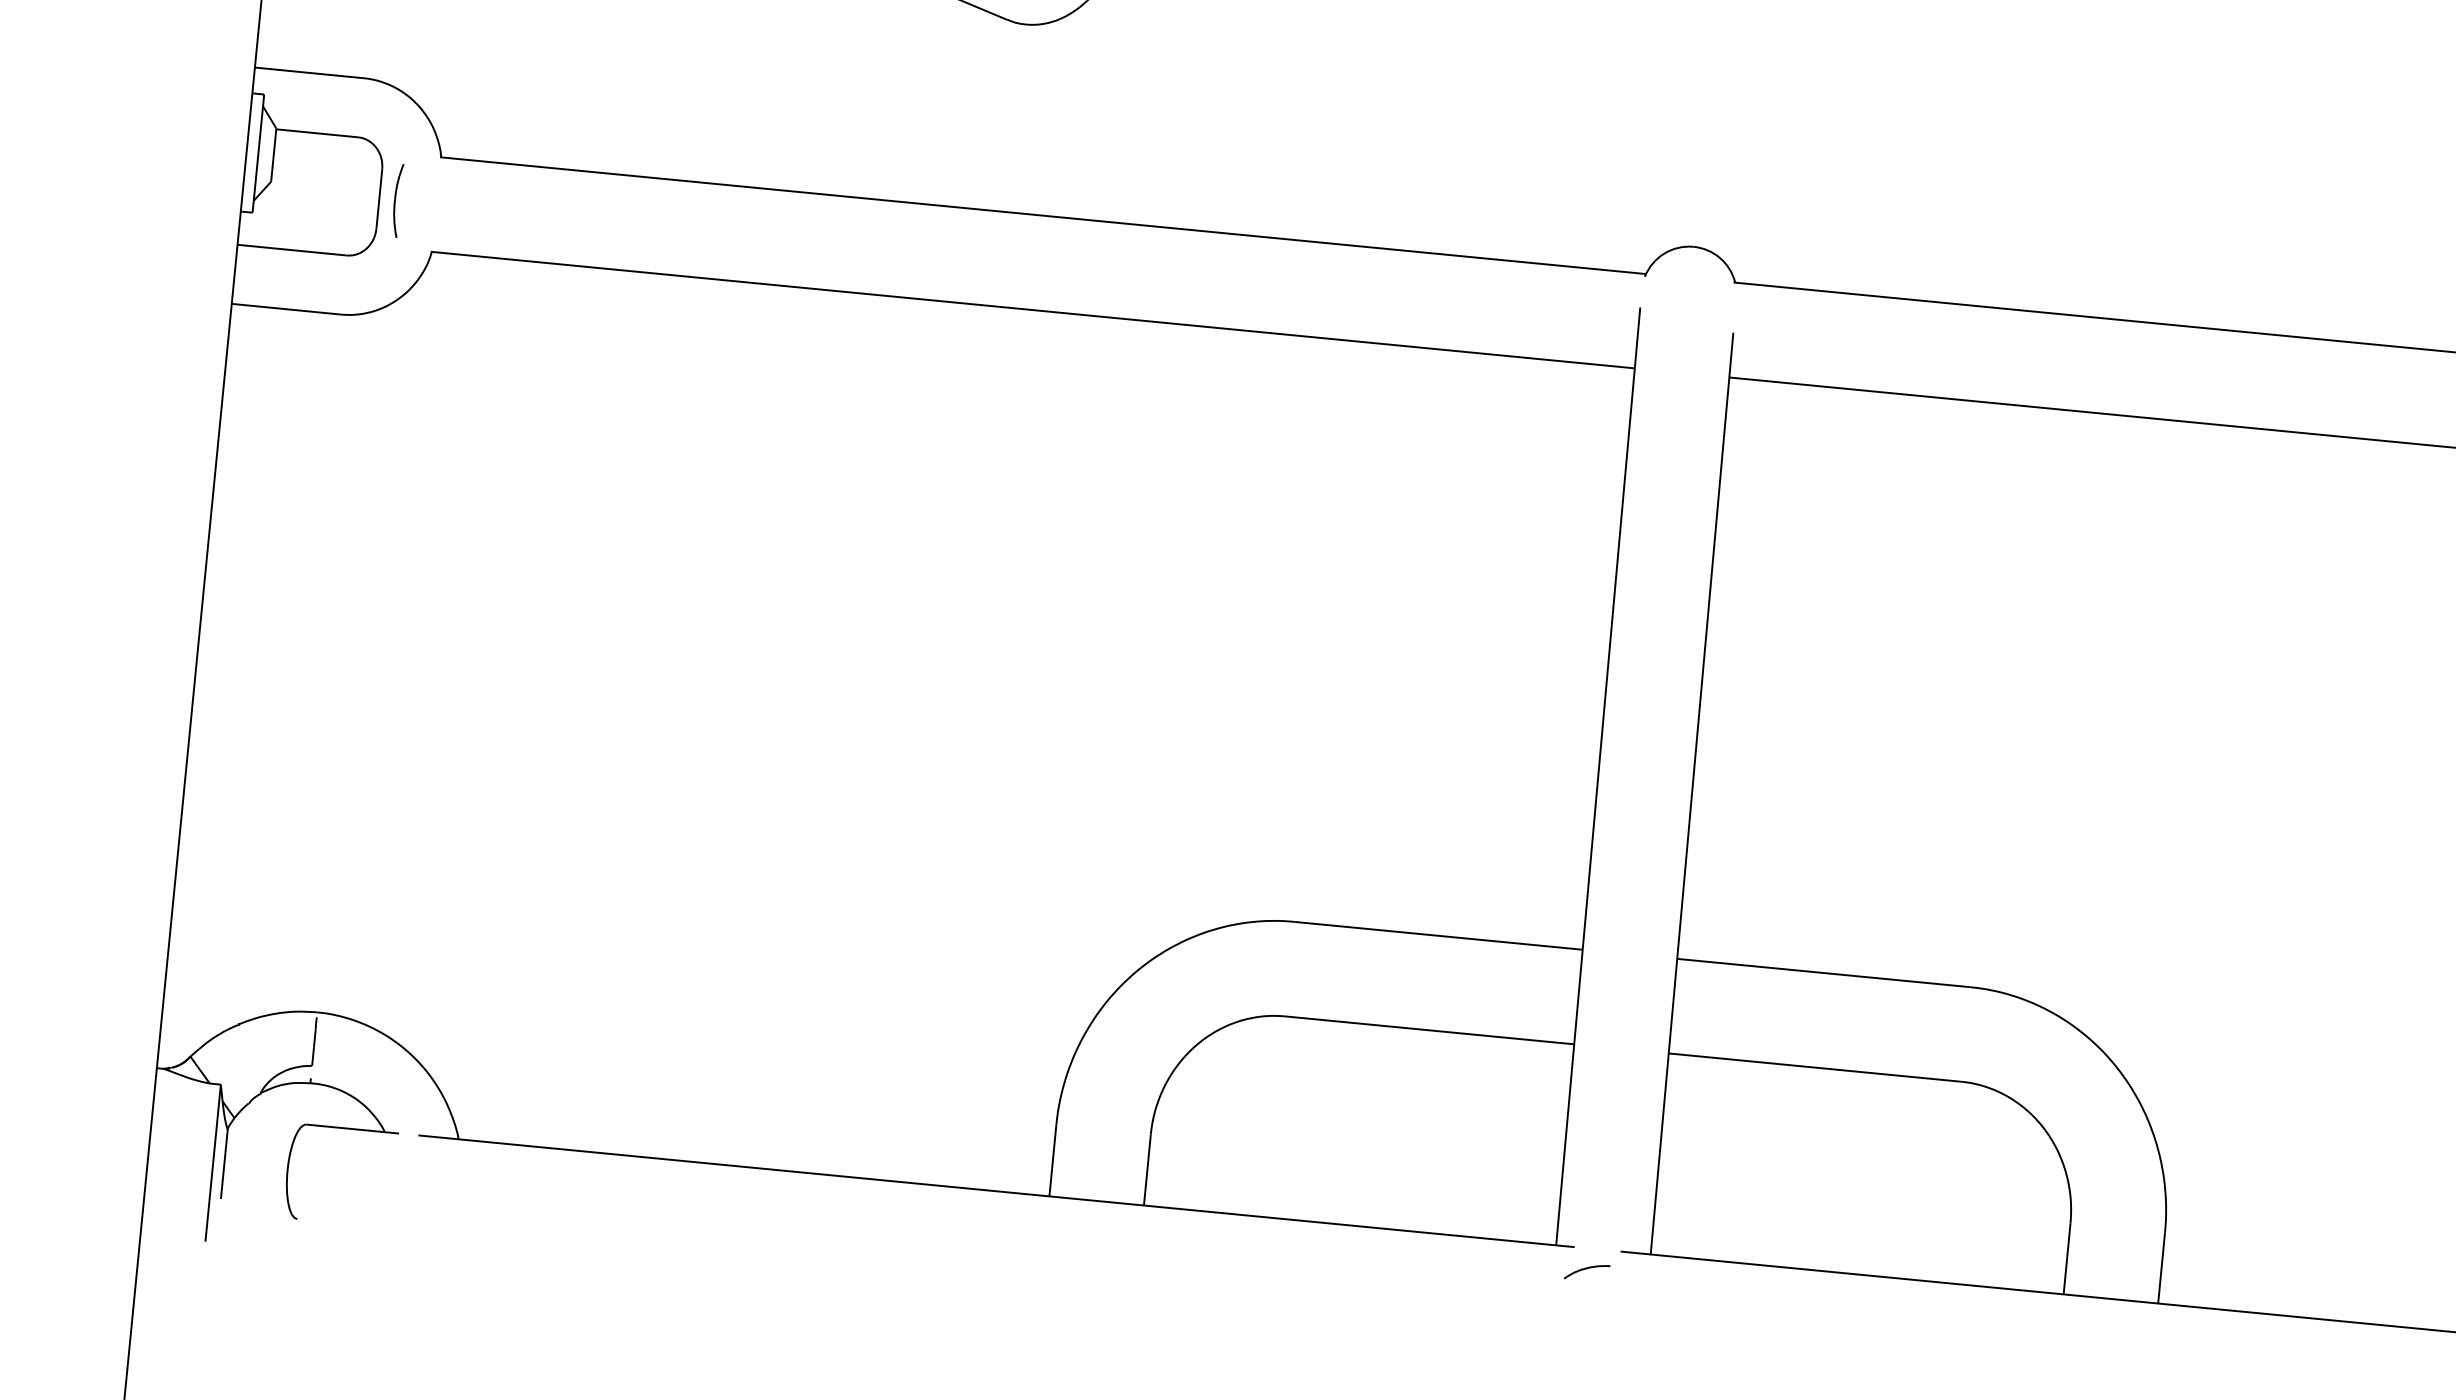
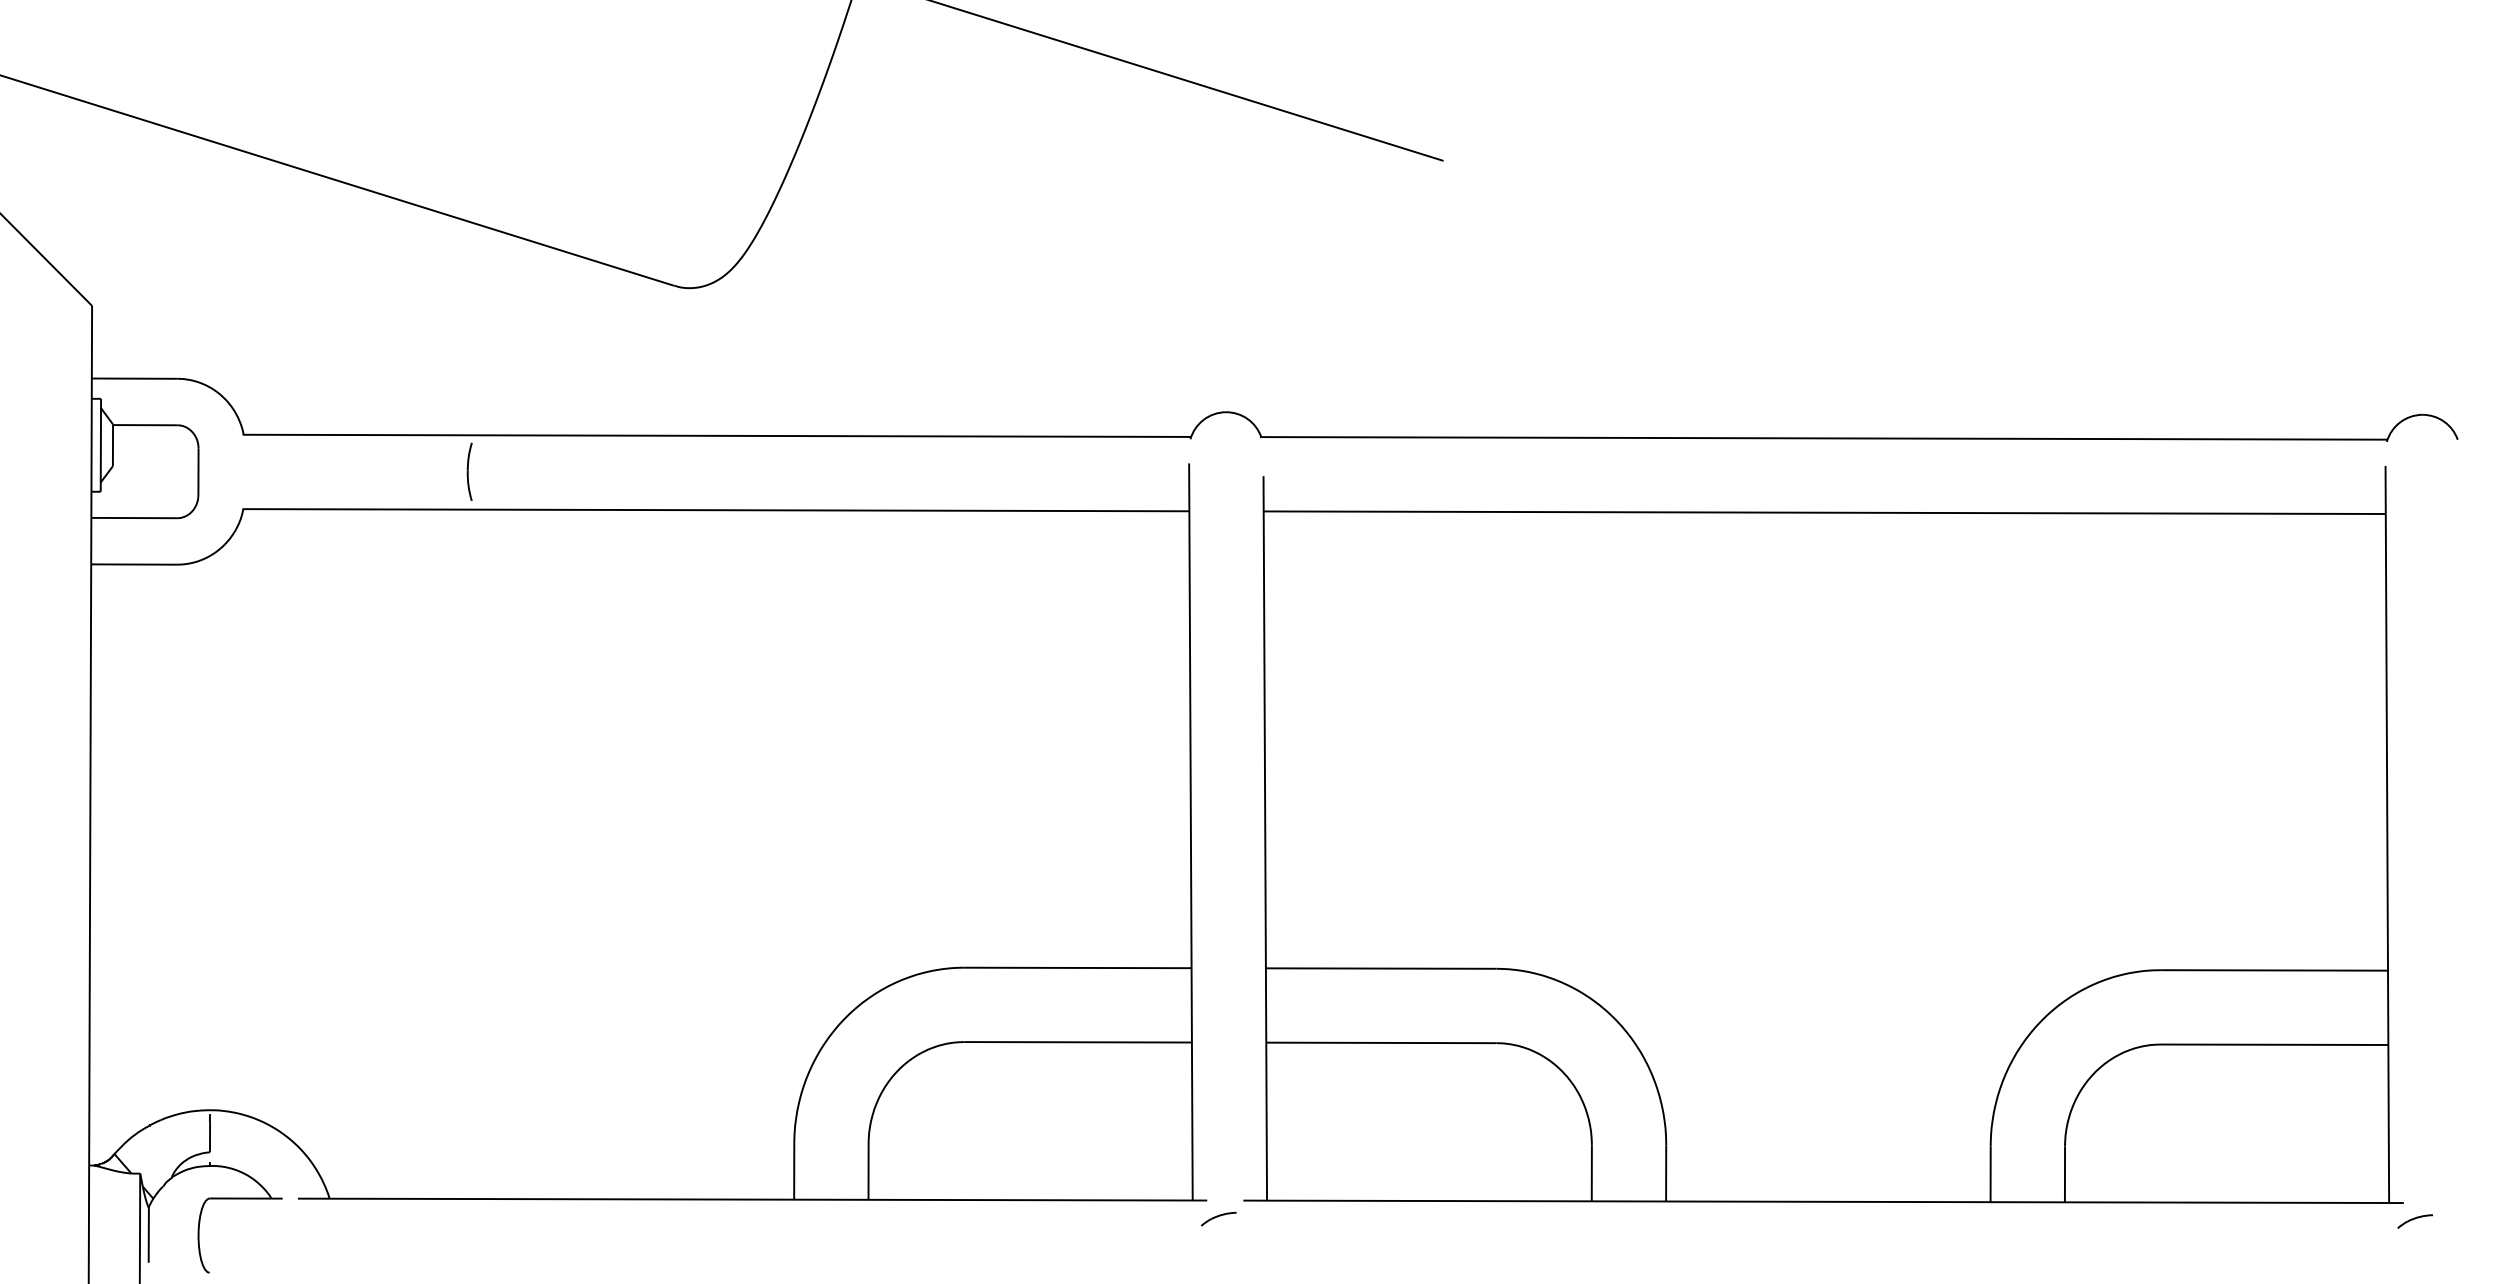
part: (397, 200) -> (469, 471), moved

